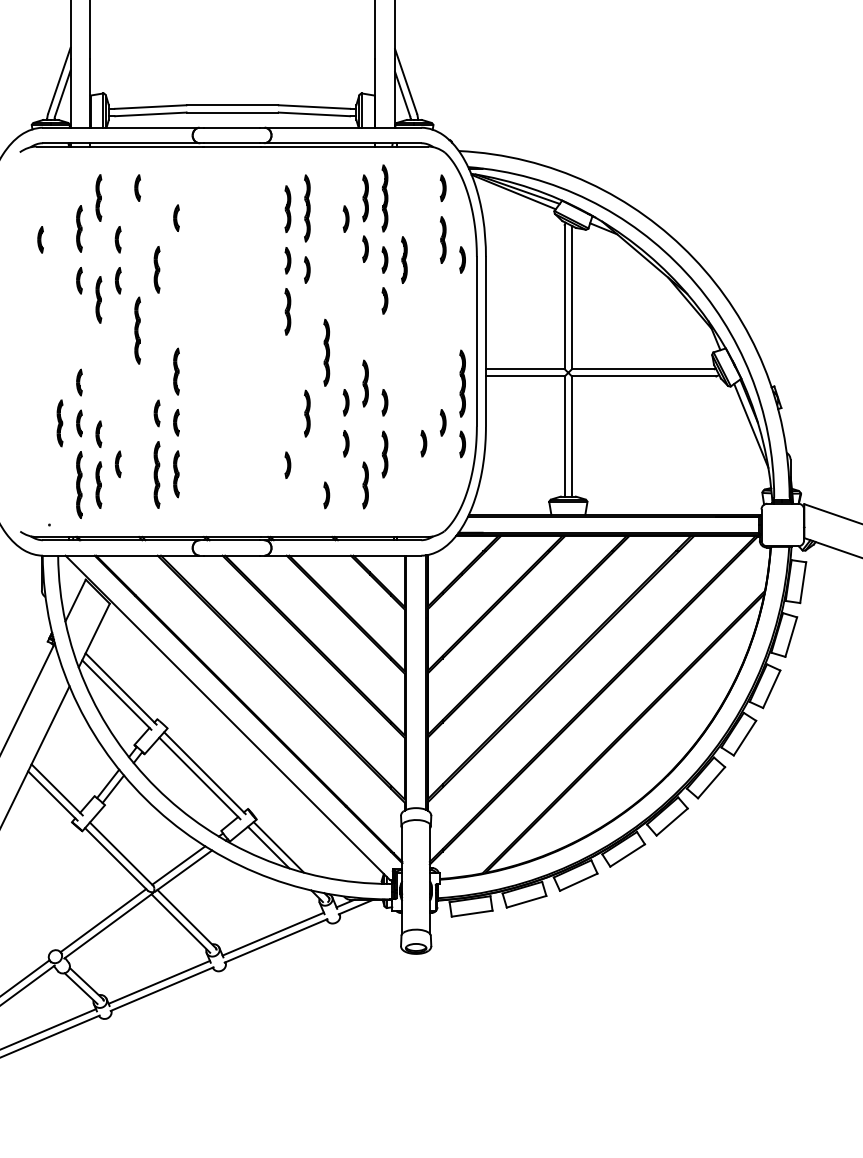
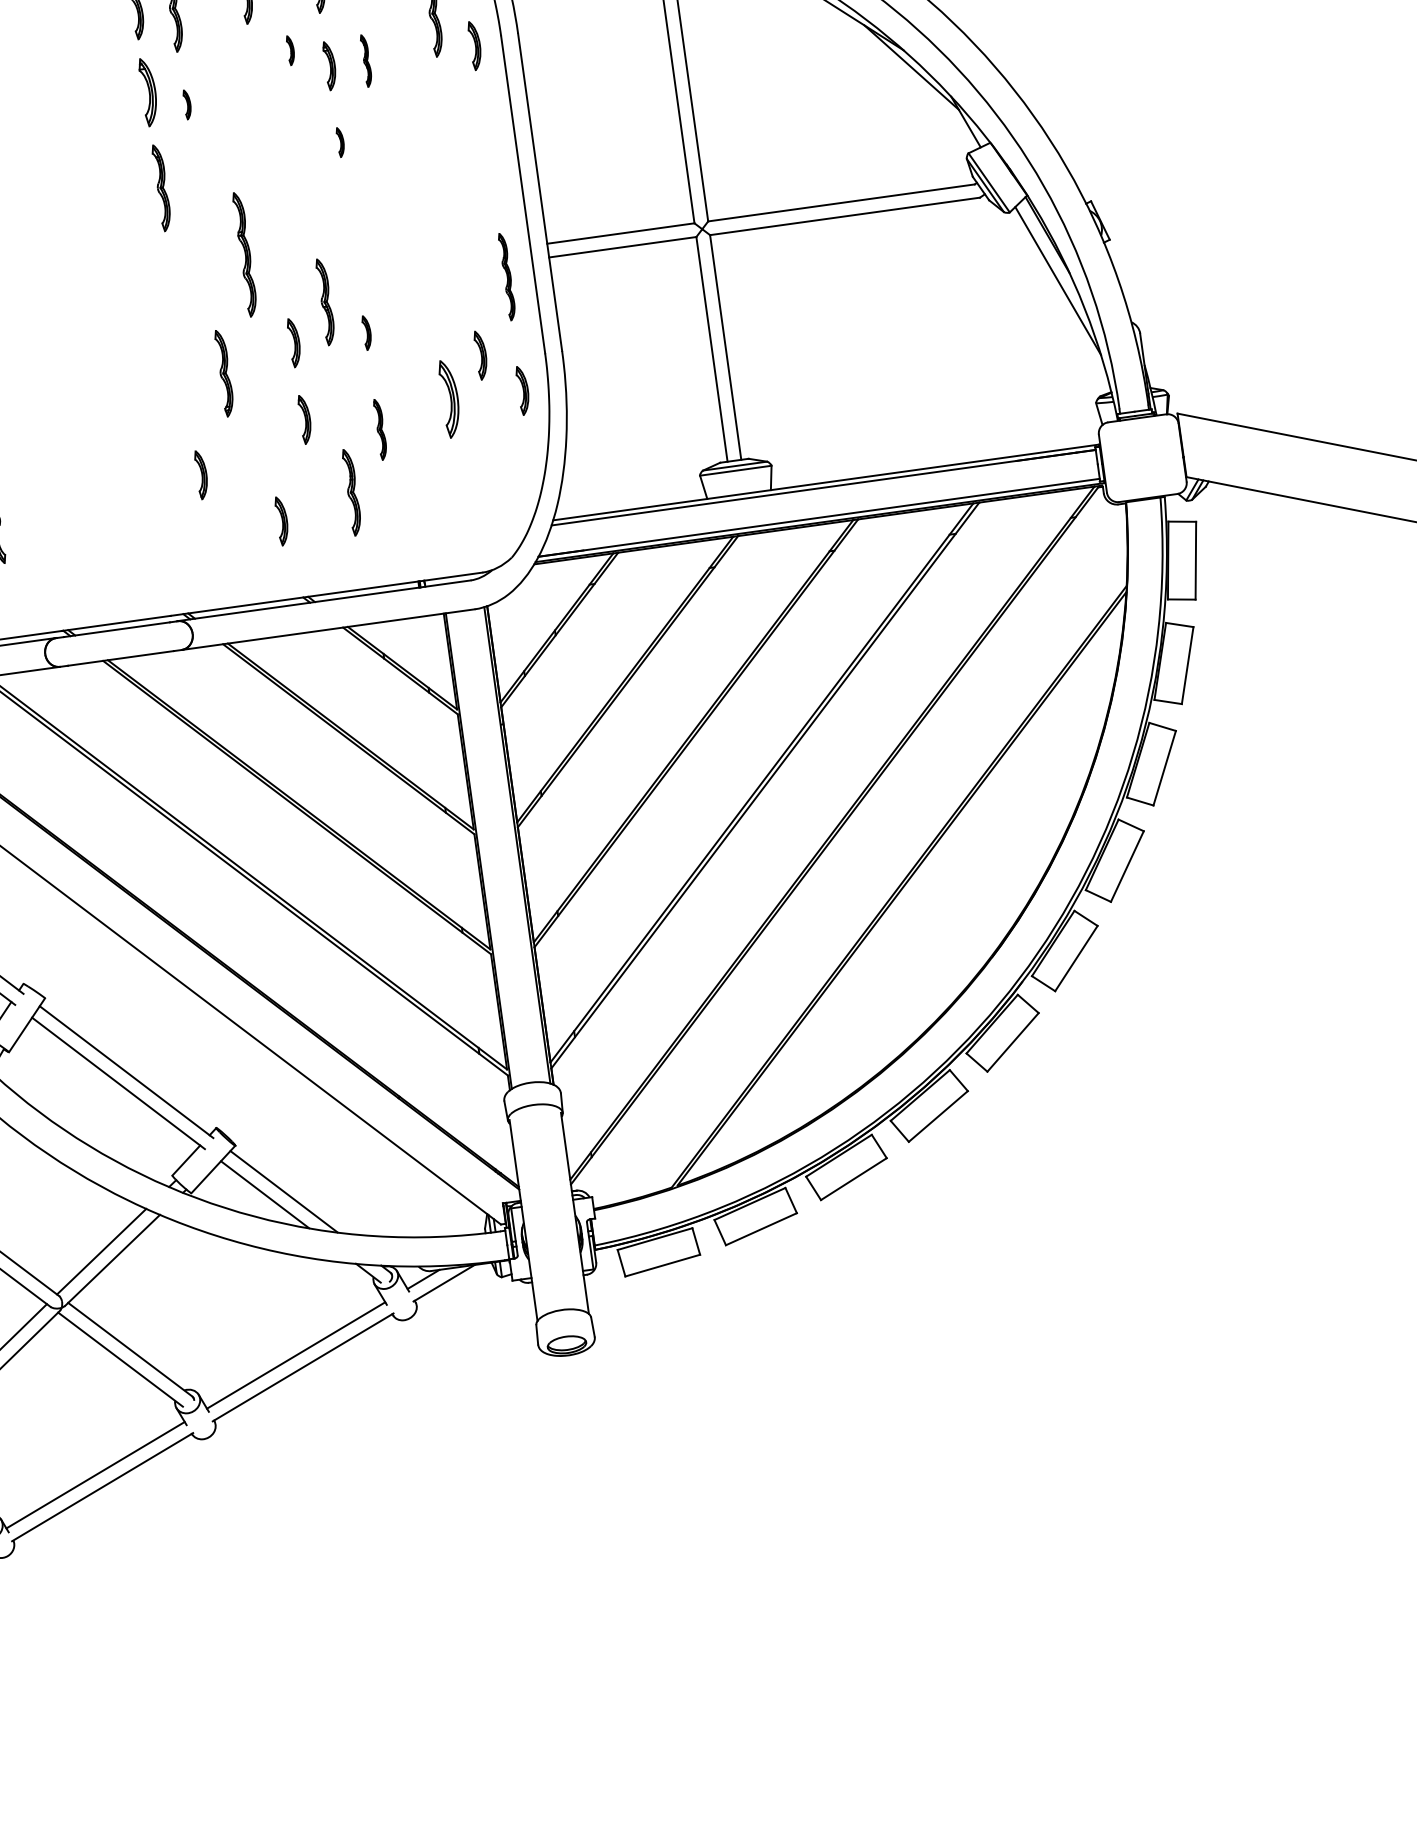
part: (365, 248) -> (290, 49), size x0.6
part: (404, 259) -> (366, 59), size x0.6
part: (287, 260) -> (147, 92), size x1.4
part: (307, 269) -> (187, 103), size x0.6
part: (384, 300) -> (339, 141), size x0.6
part: (462, 383) -> (507, 276), size x0.7
part: (384, 402) -> (366, 332), size x0.7
part: (423, 443) -> (449, 398), size x1.6
part: (384, 454) -> (379, 429), size x0.7

